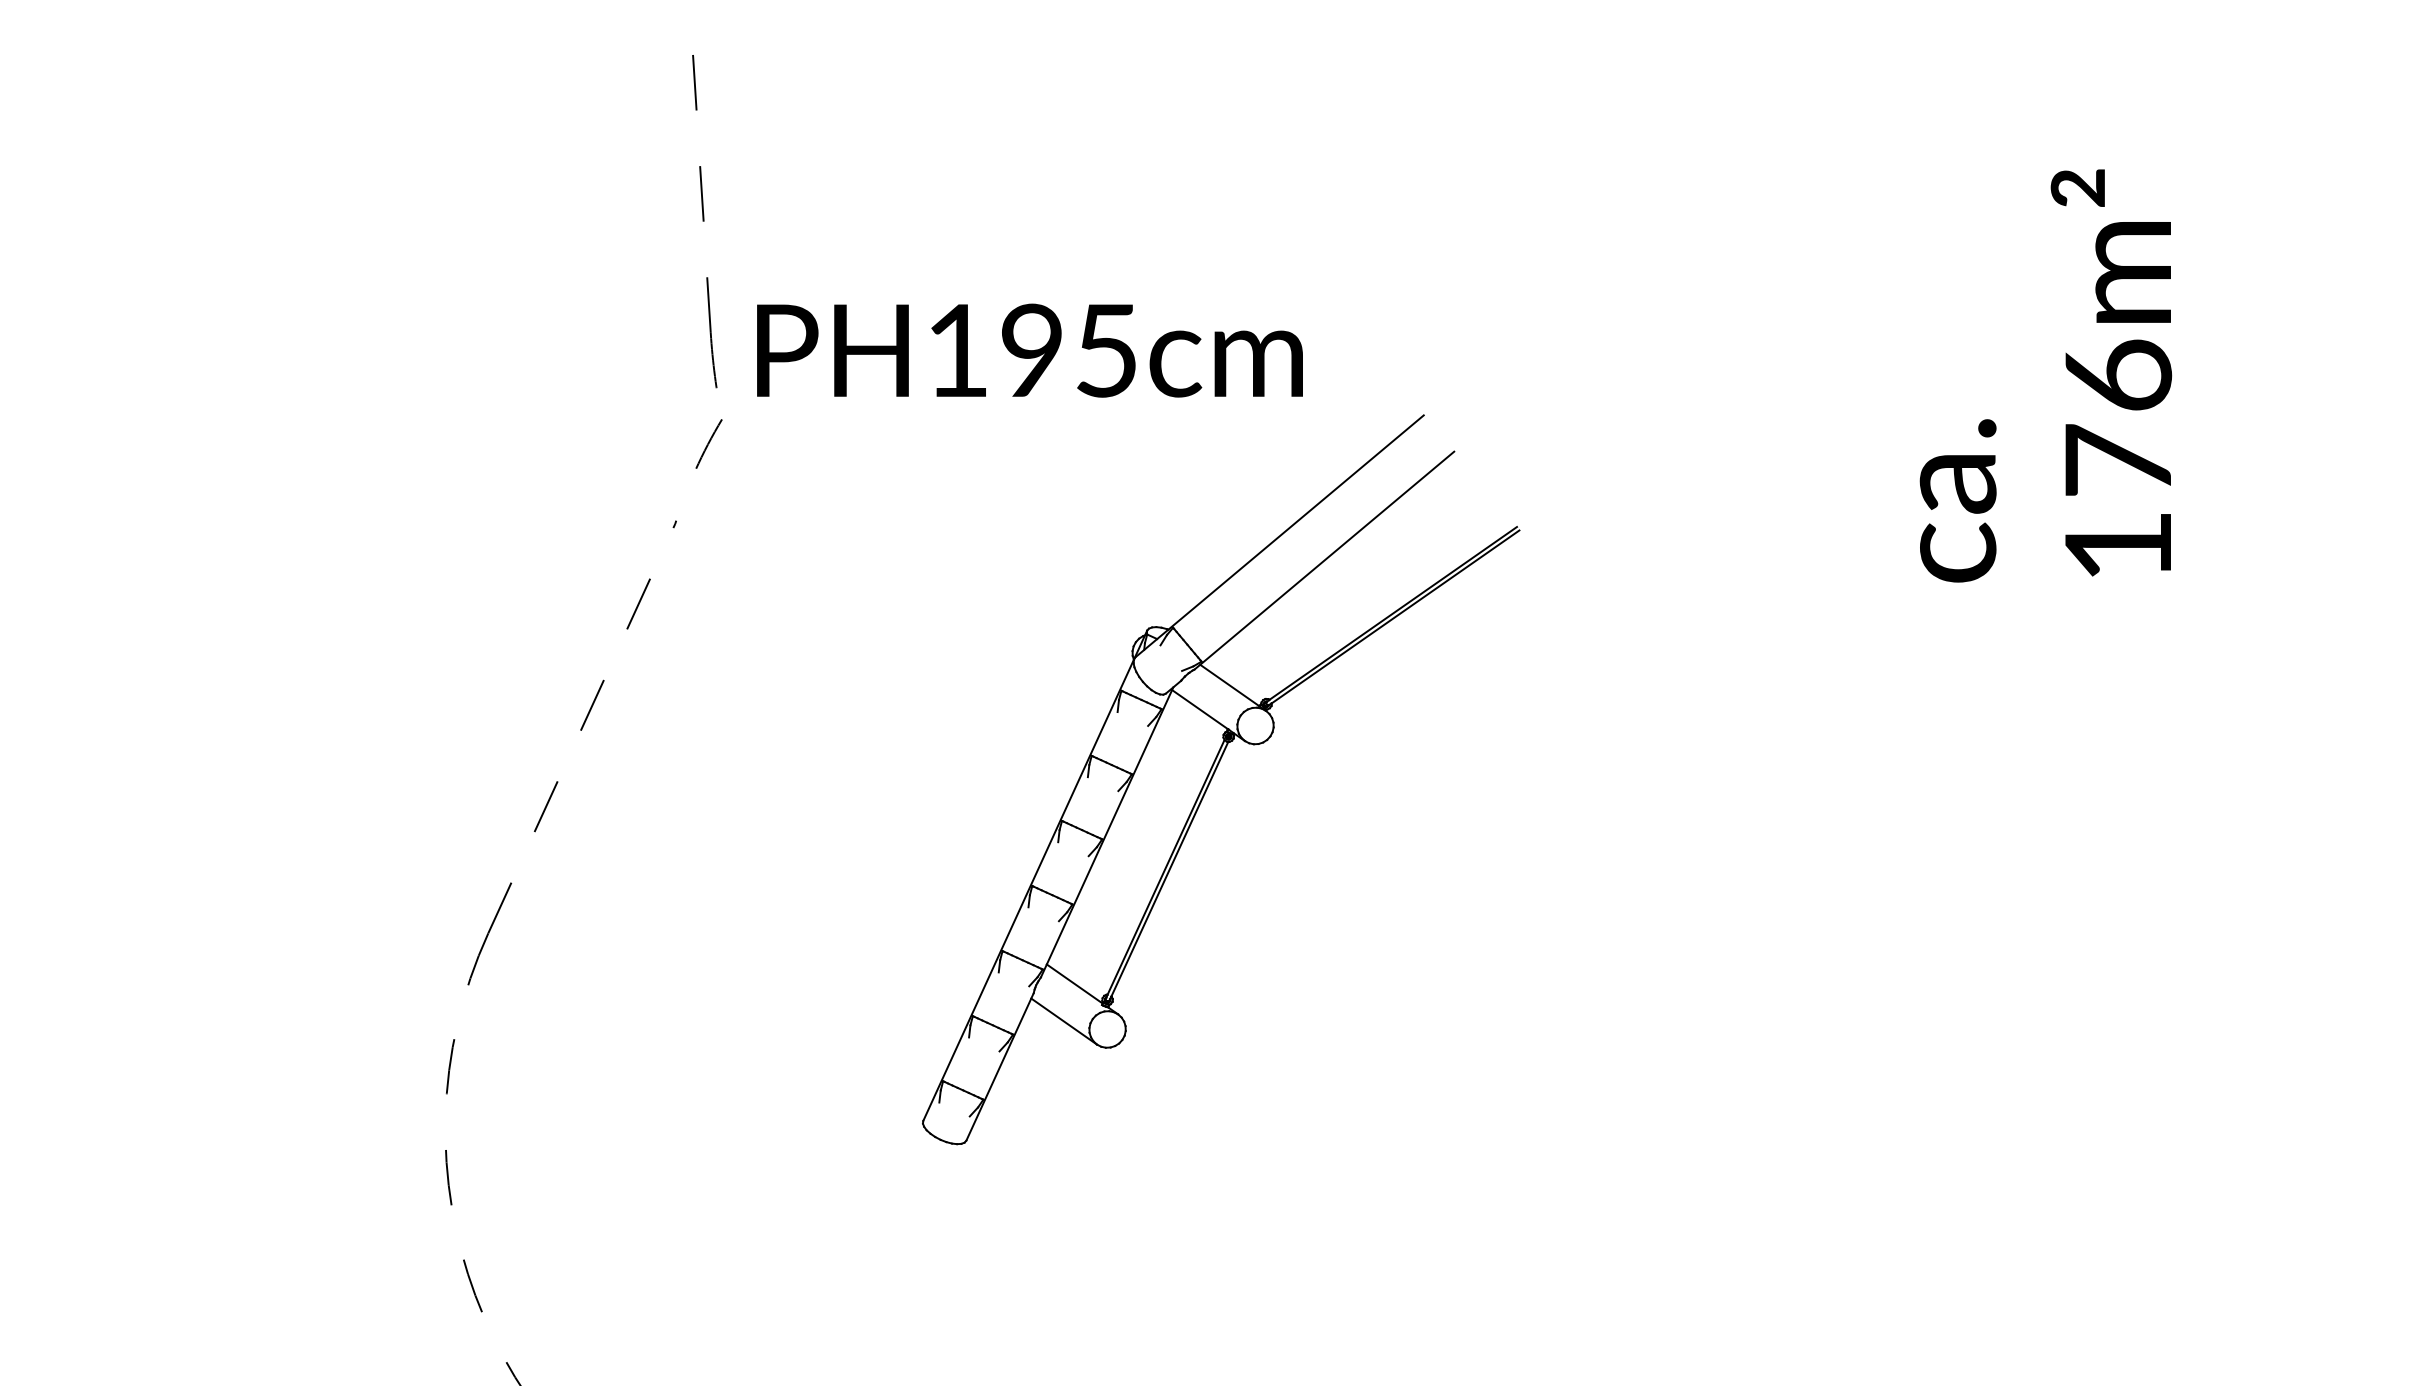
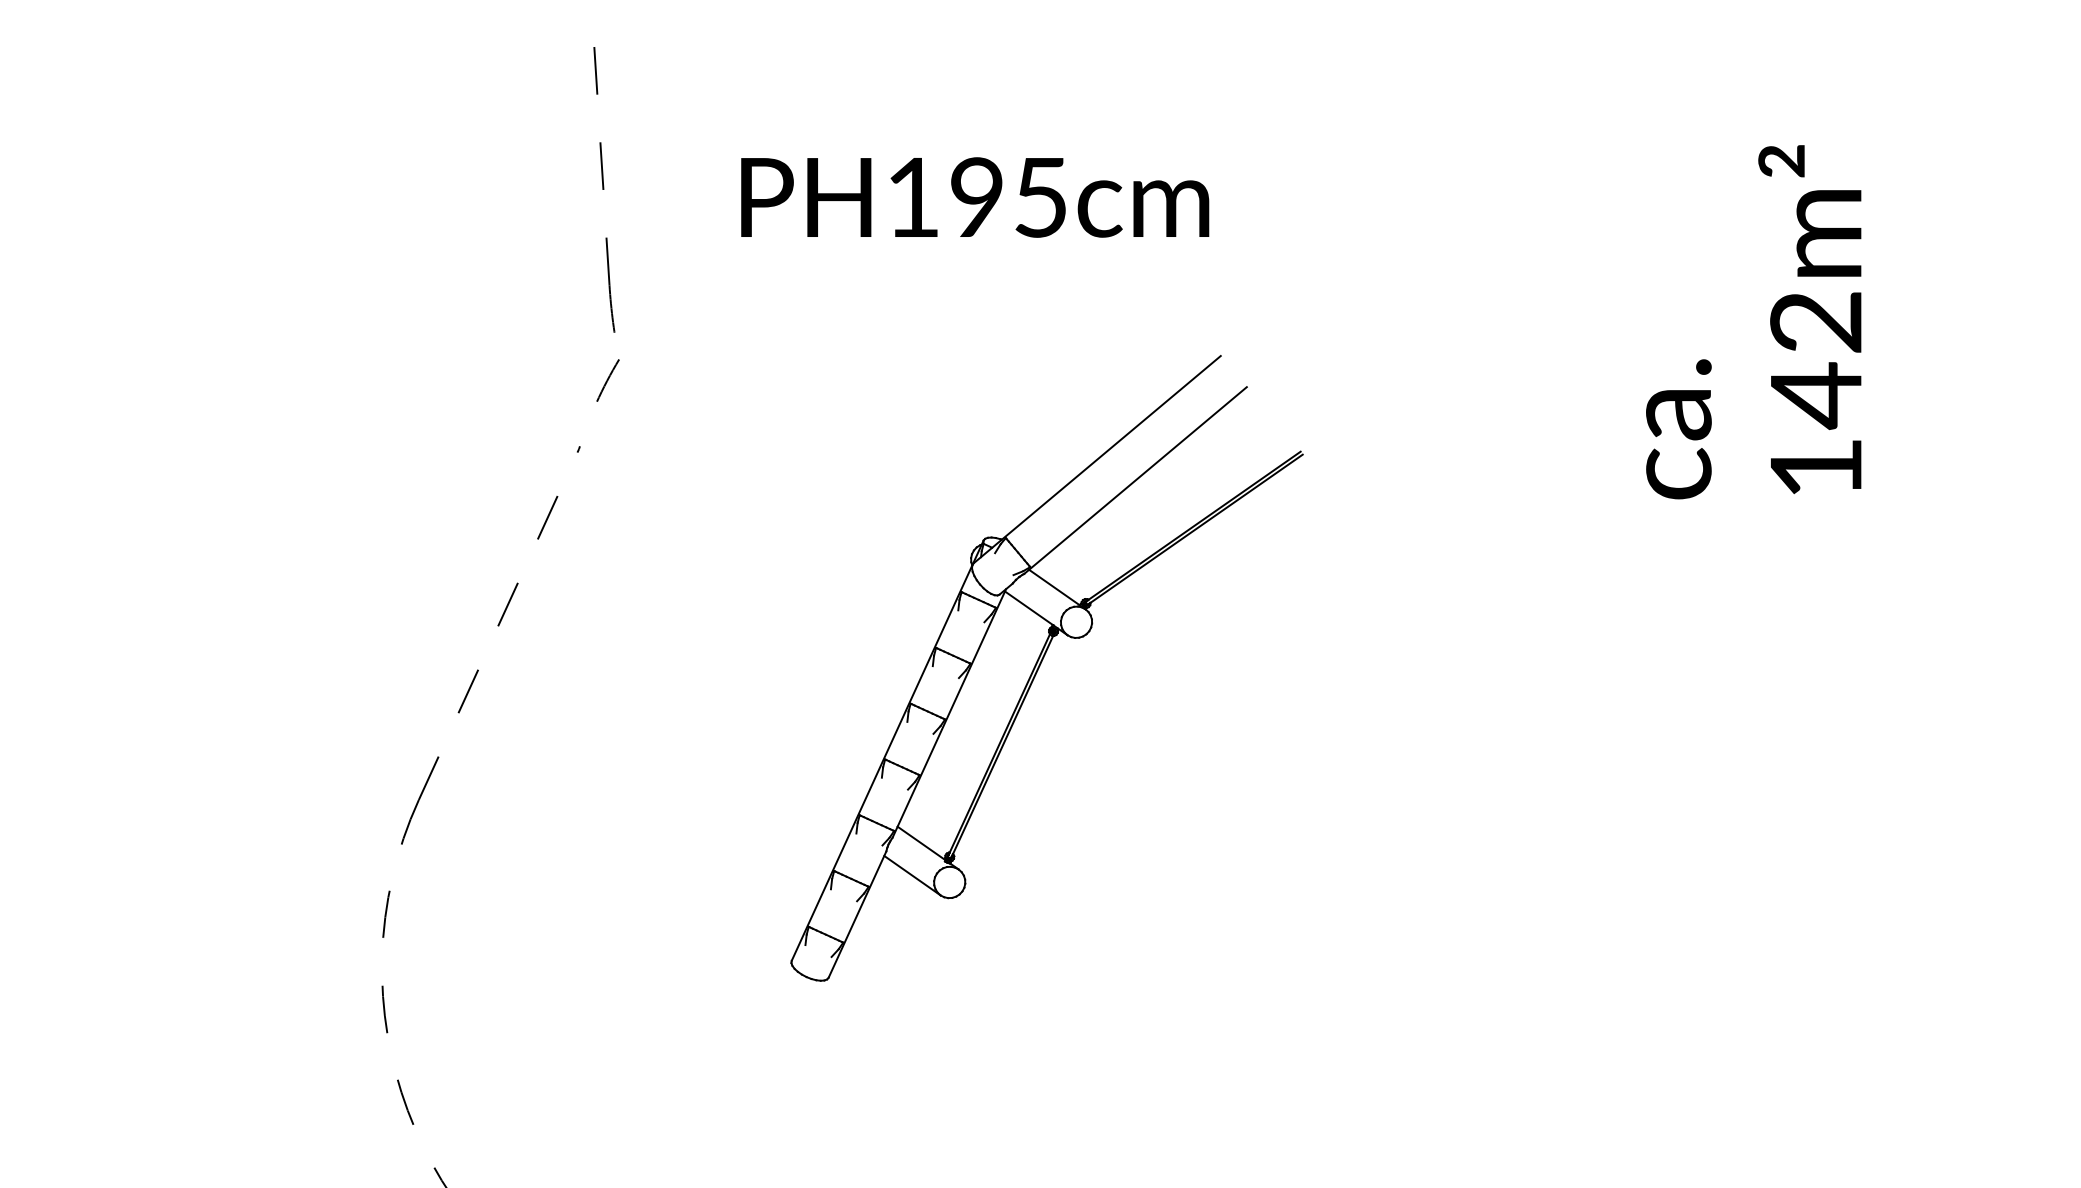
text: (1030, 350) -> (975, 197), moved
text: (2118, 420) -> (1816, 360), 176m² -> 142m²

